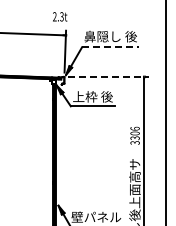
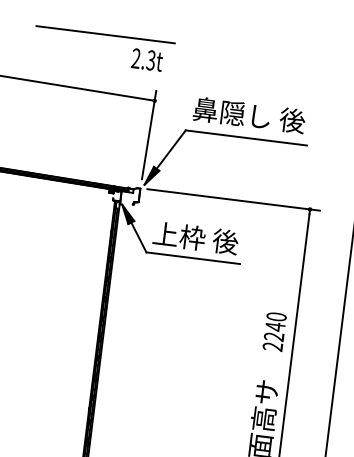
line: (38, 7) -> (103, 34), added
line: (110, 47) -> (245, 138), dashed -> solid
line: (108, 76) -> (234, 199), dashed -> solid
text: (134, 135) -> (273, 330), 3306 -> 2240

